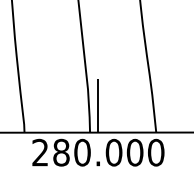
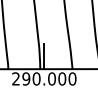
text: (61, 151) -> (26, 78), 280.000 -> 290.000

